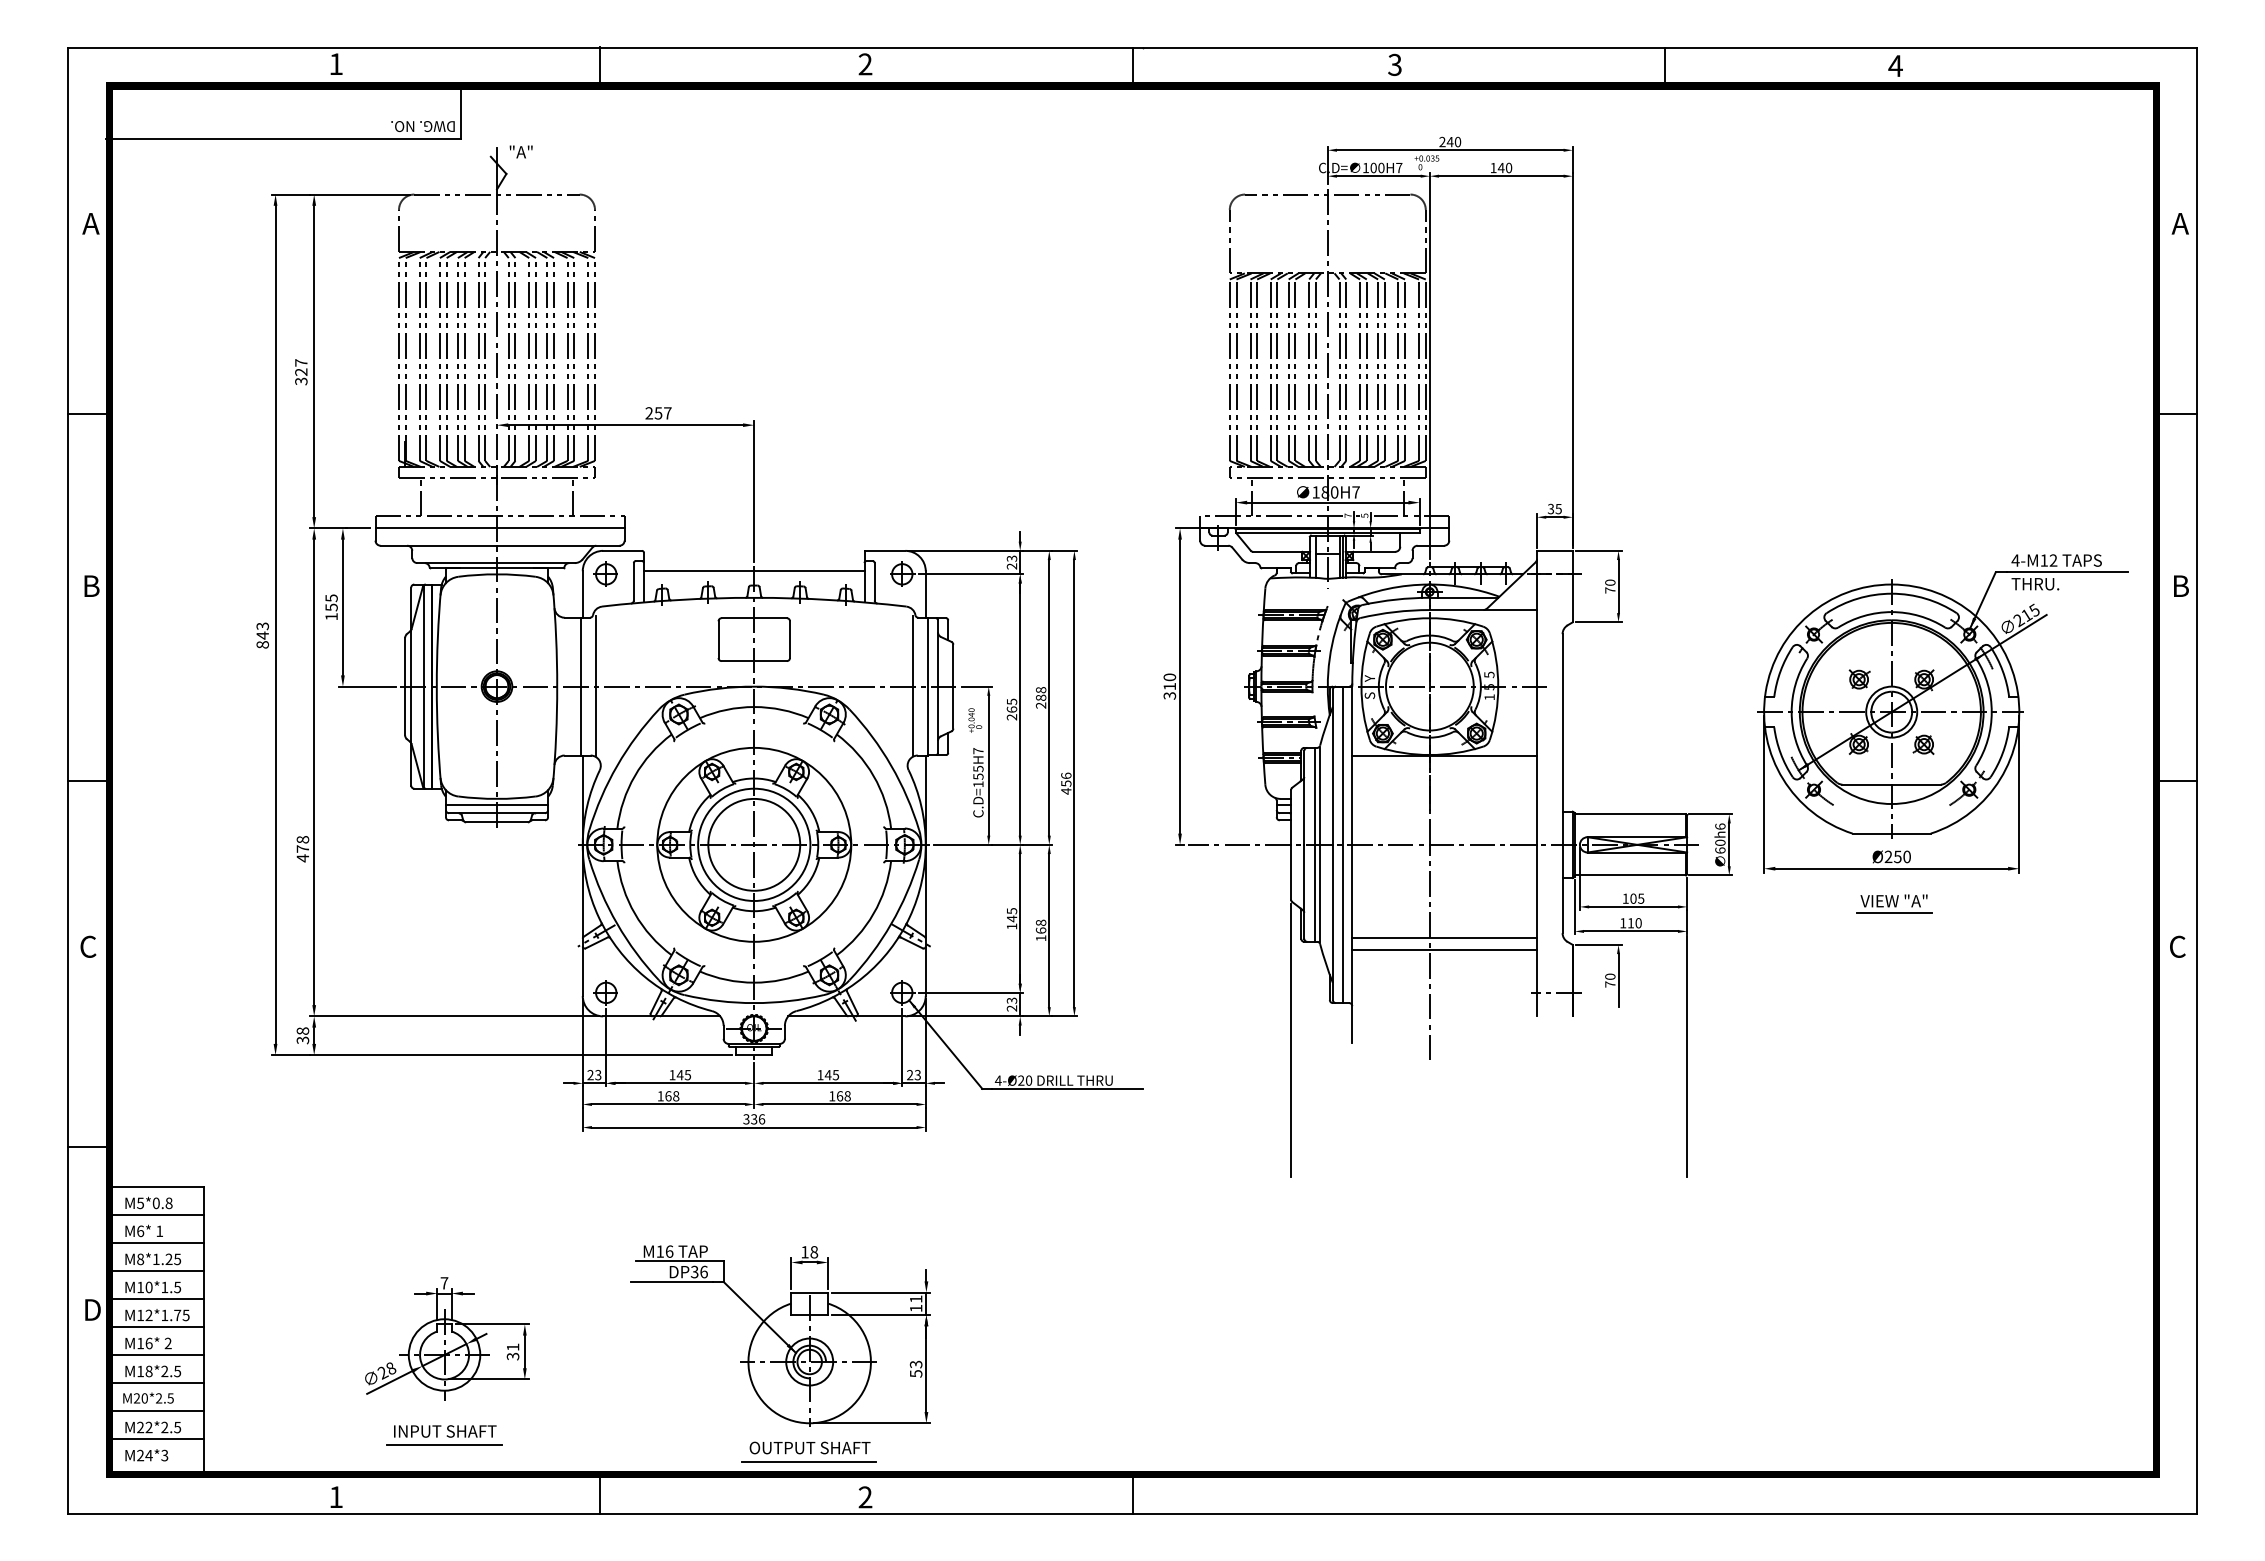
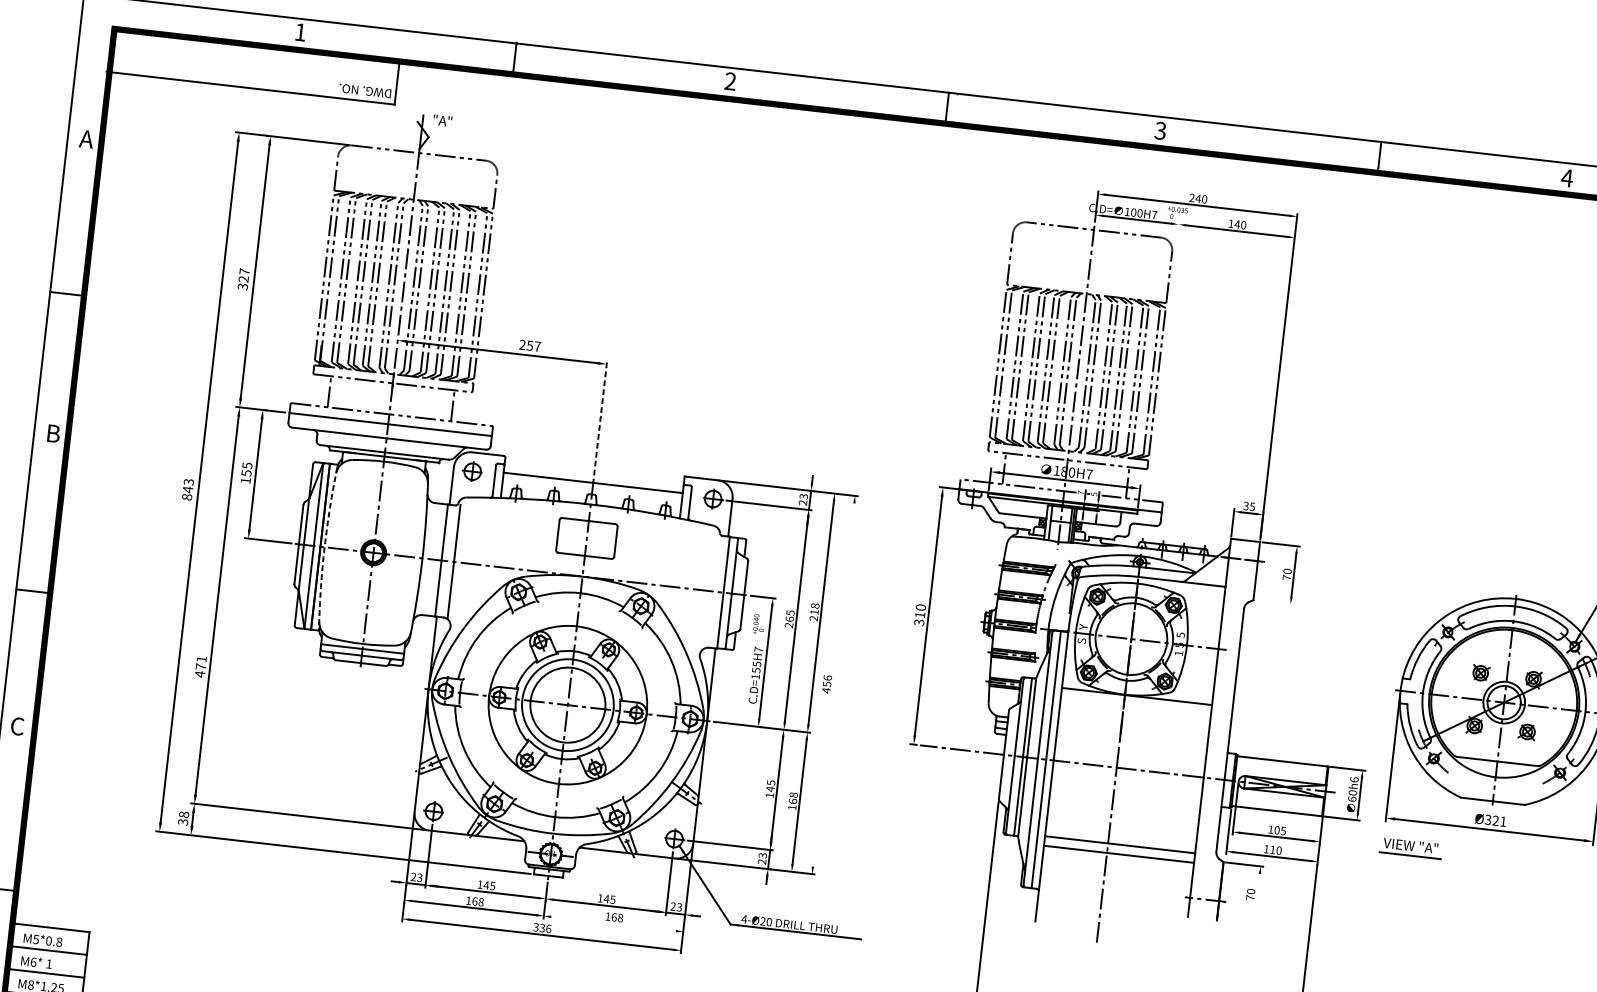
line: (1429, 366) -> (1160, 379), removed
line: (754, 491) -> (600, 418), solid -> dashed
line: (1598, 622) -> (1274, 602), removed
line: (912, 685) -> (711, 590), removed
arc: (436, 686) -> (324, 547), solid -> dashed
text: (1040, 697) -> (814, 611), 288 -> 218
line: (1074, 783) -> (833, 684), removed
text: (302, 839) -> (201, 658), 478 -> 471
text: (1897, 856) -> (1495, 820), Ø250 -> Ø321
part: (1894, 903) -> (1410, 847), moved
line: (1618, 980) -> (1257, 895), removed
line: (839, 1104) -> (613, 923), removed

